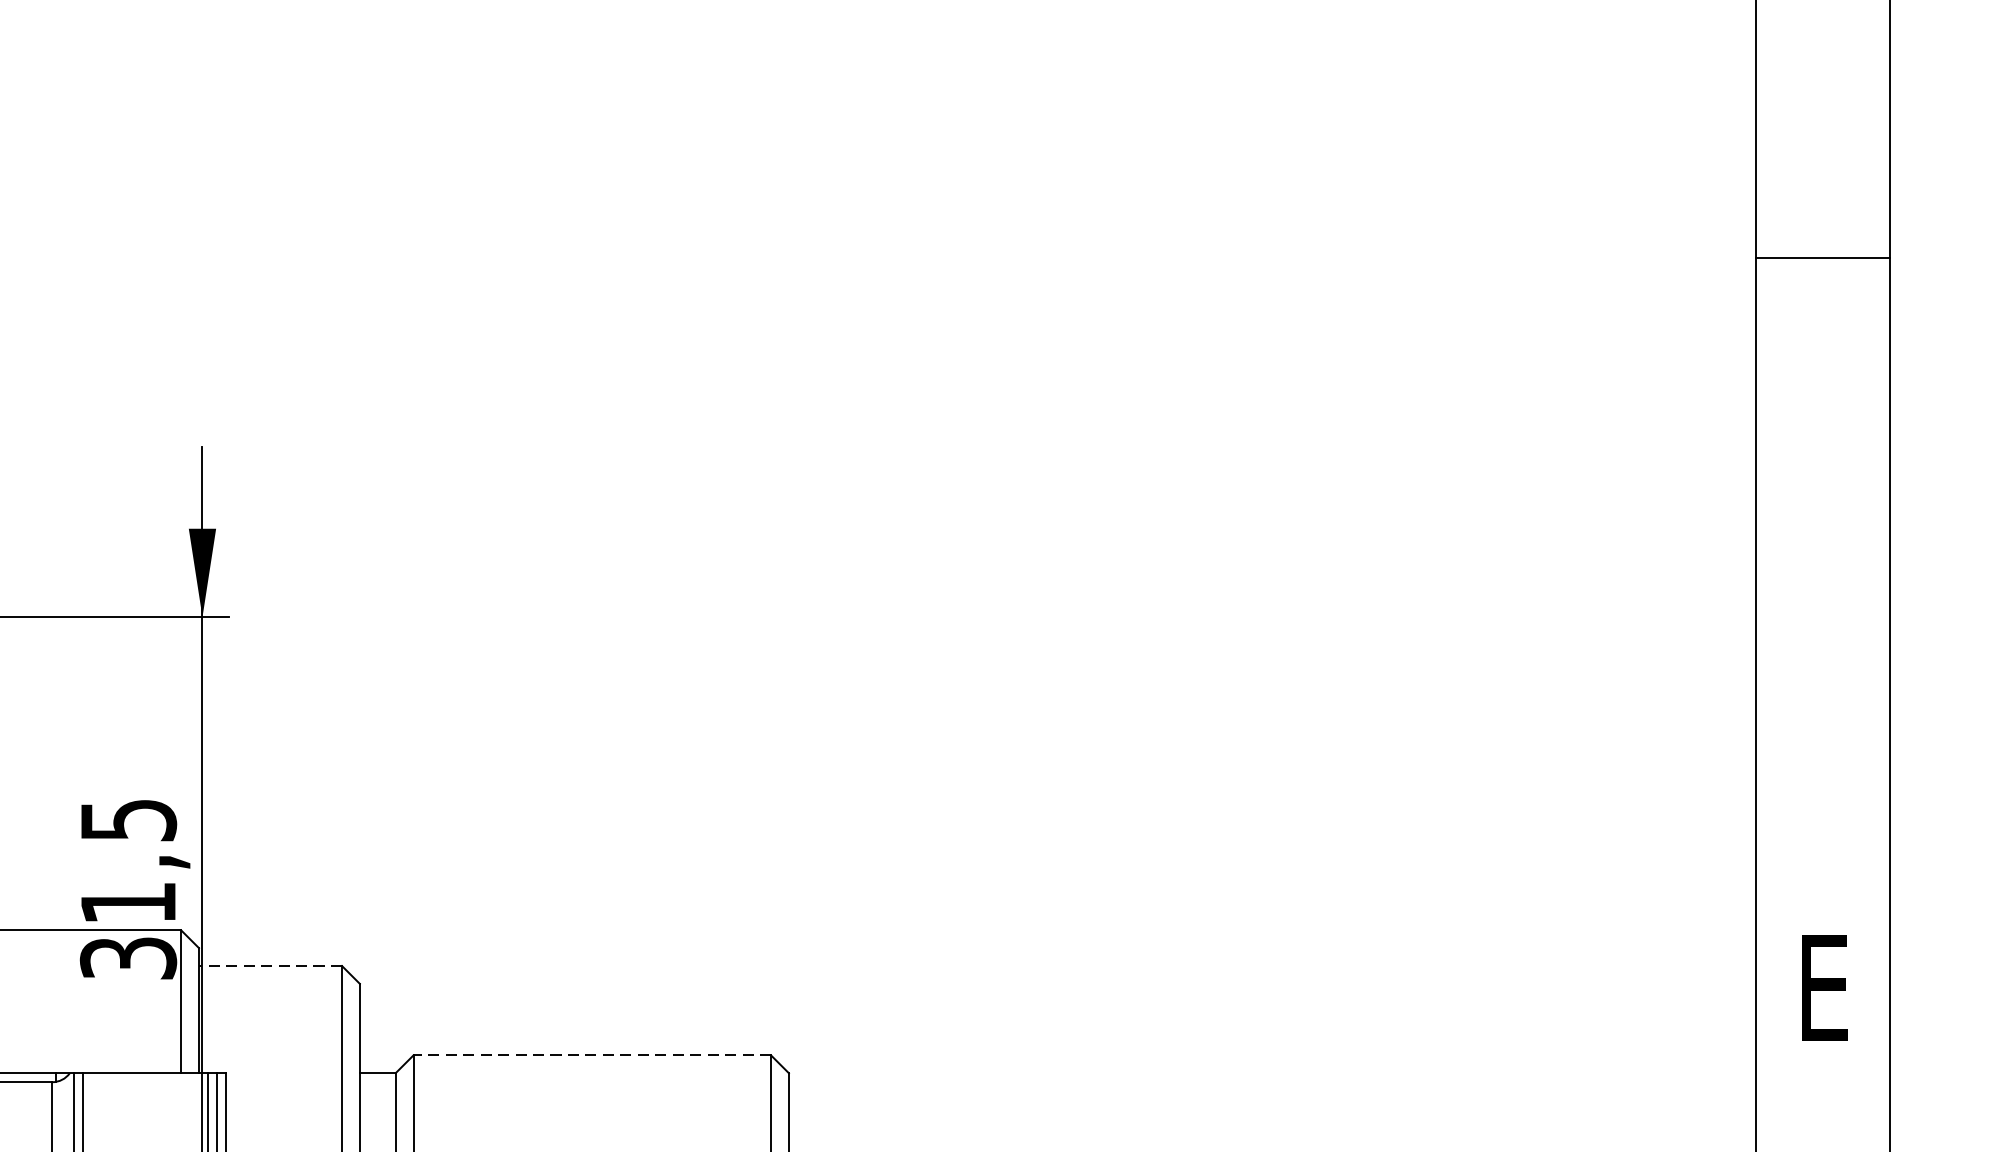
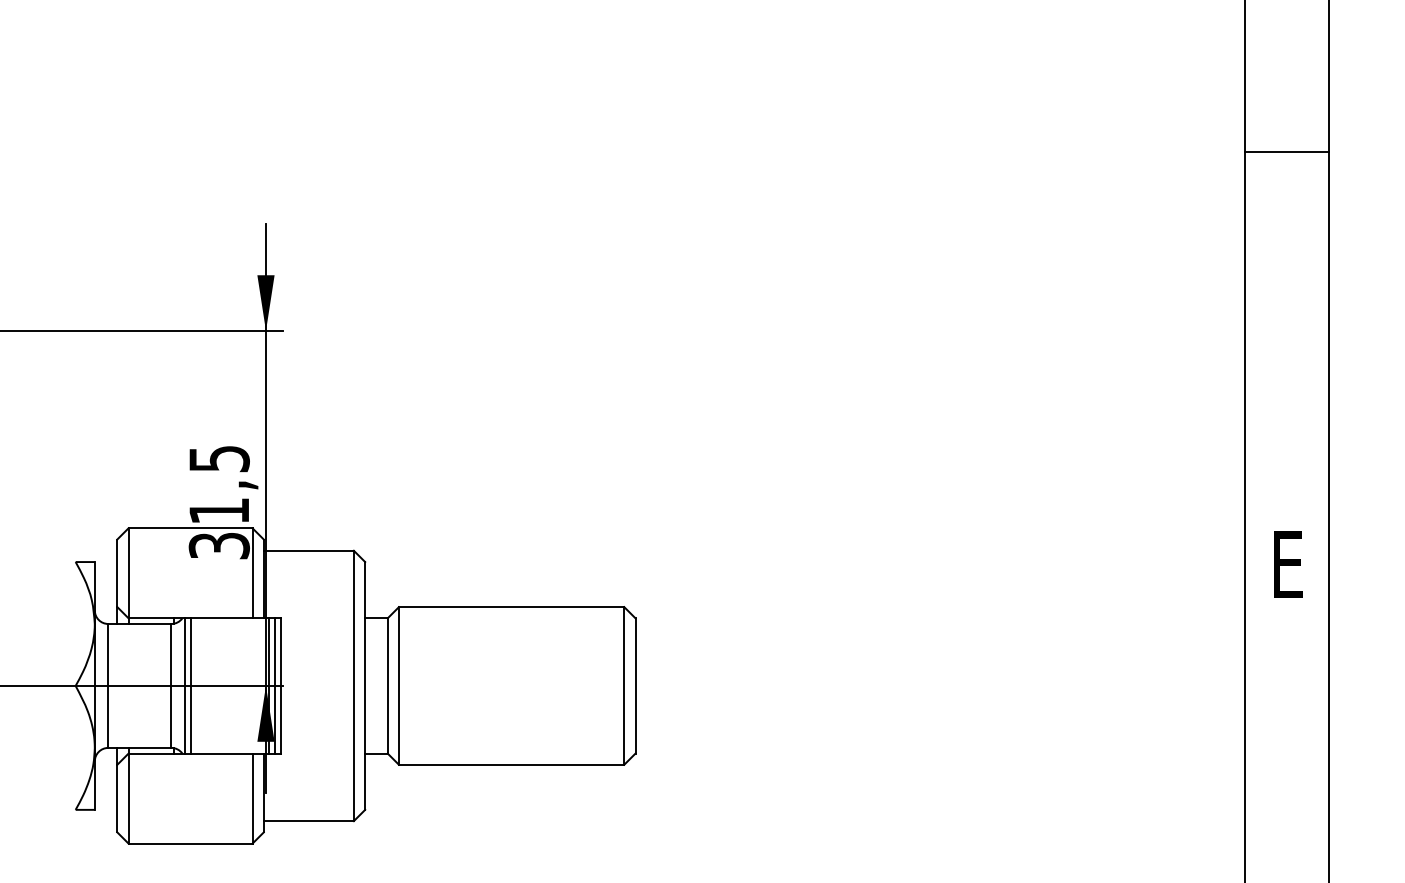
line: (1822, 257) -> (1286, 151), moved
line: (269, 965) -> (308, 550), dashed -> solid
line: (592, 1056) -> (511, 607), dashed -> solid

